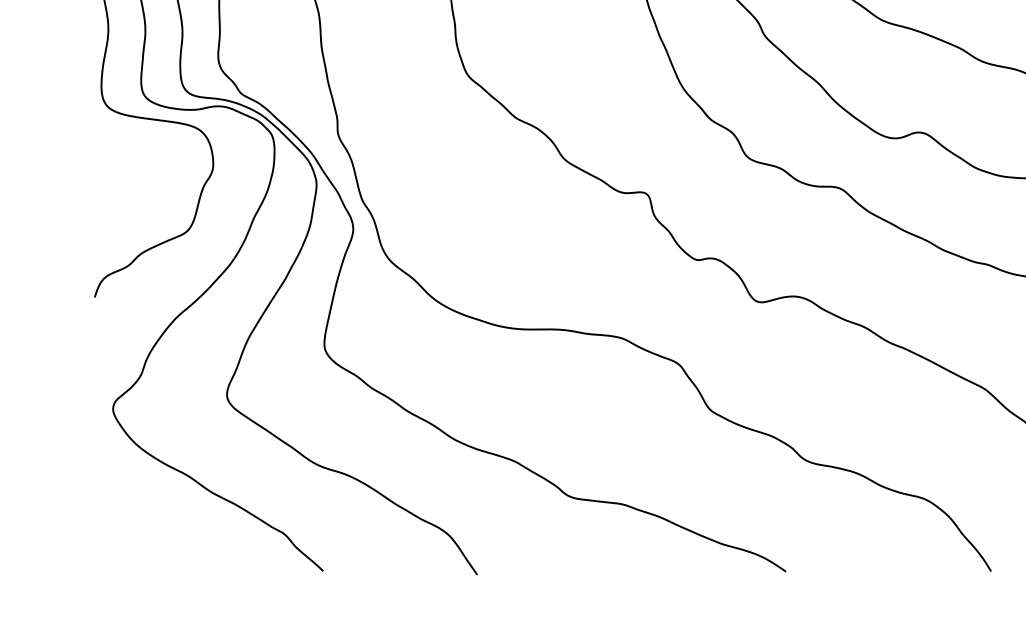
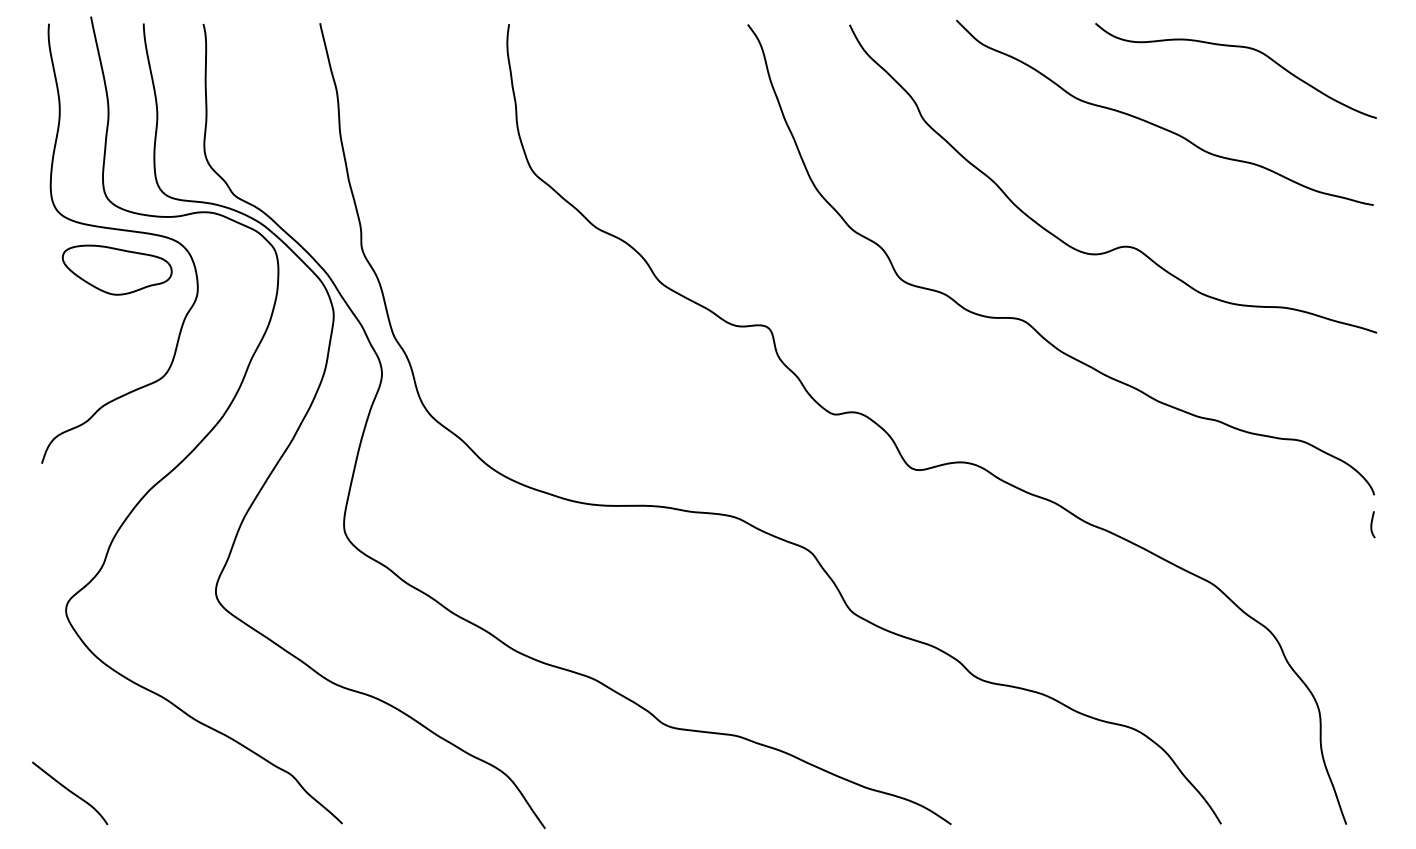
part: (151, 149) -> (116, 269), added
curve: (116, 547) -> (70, 792), added

